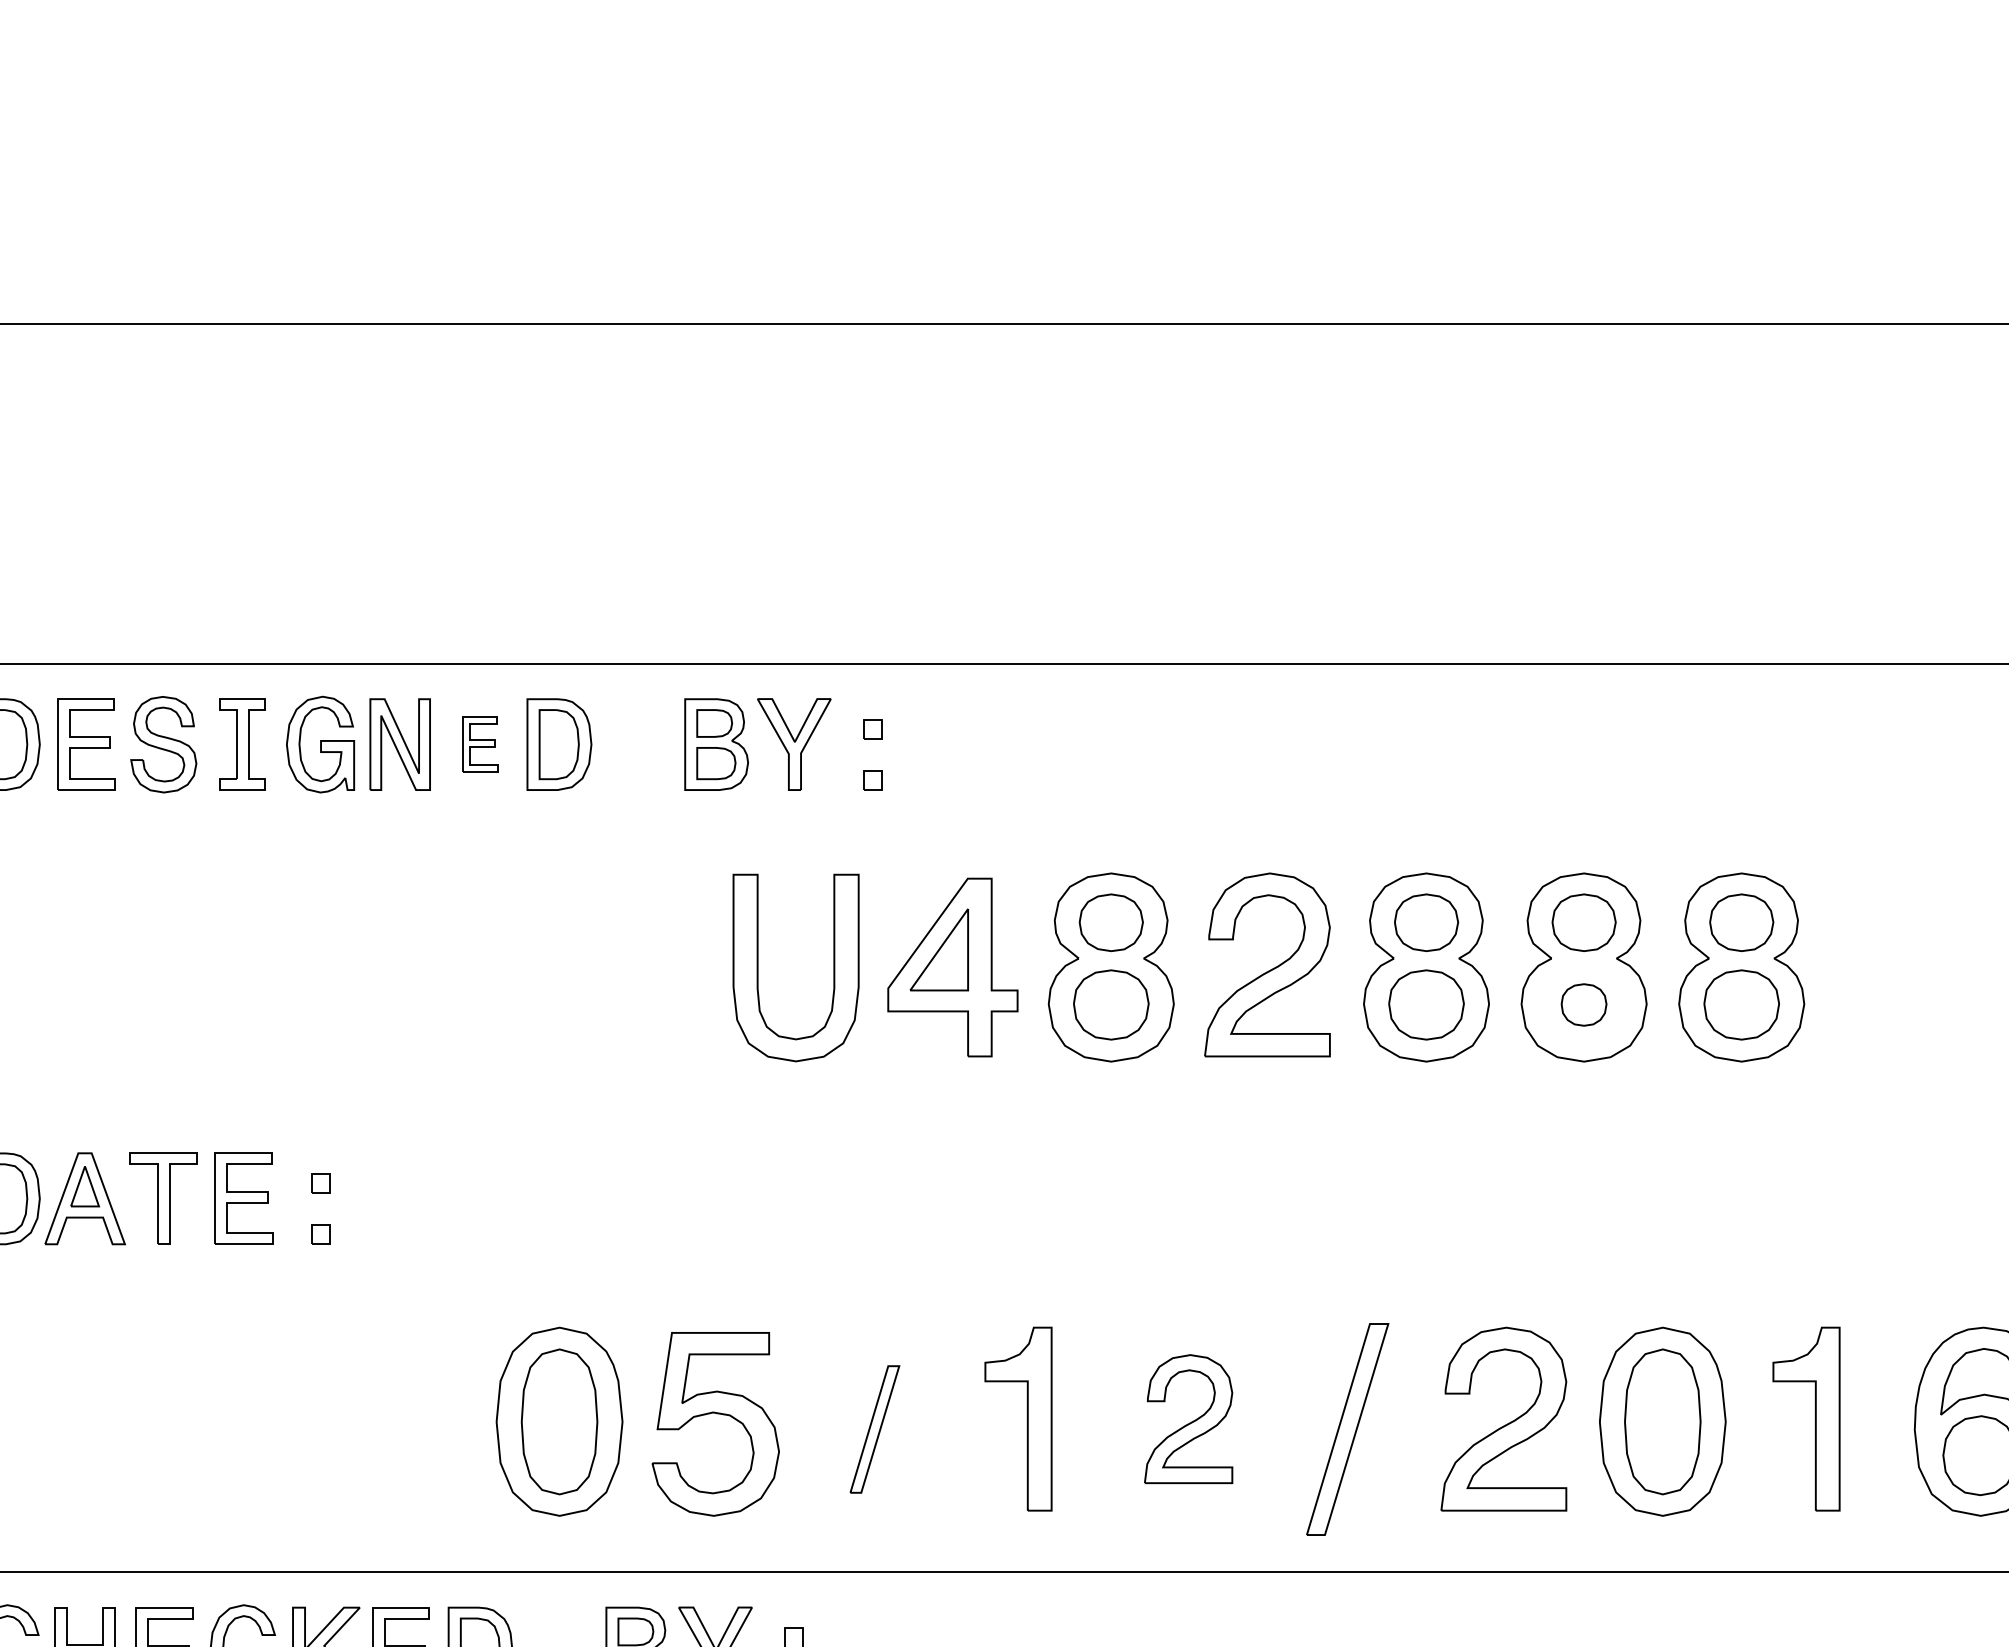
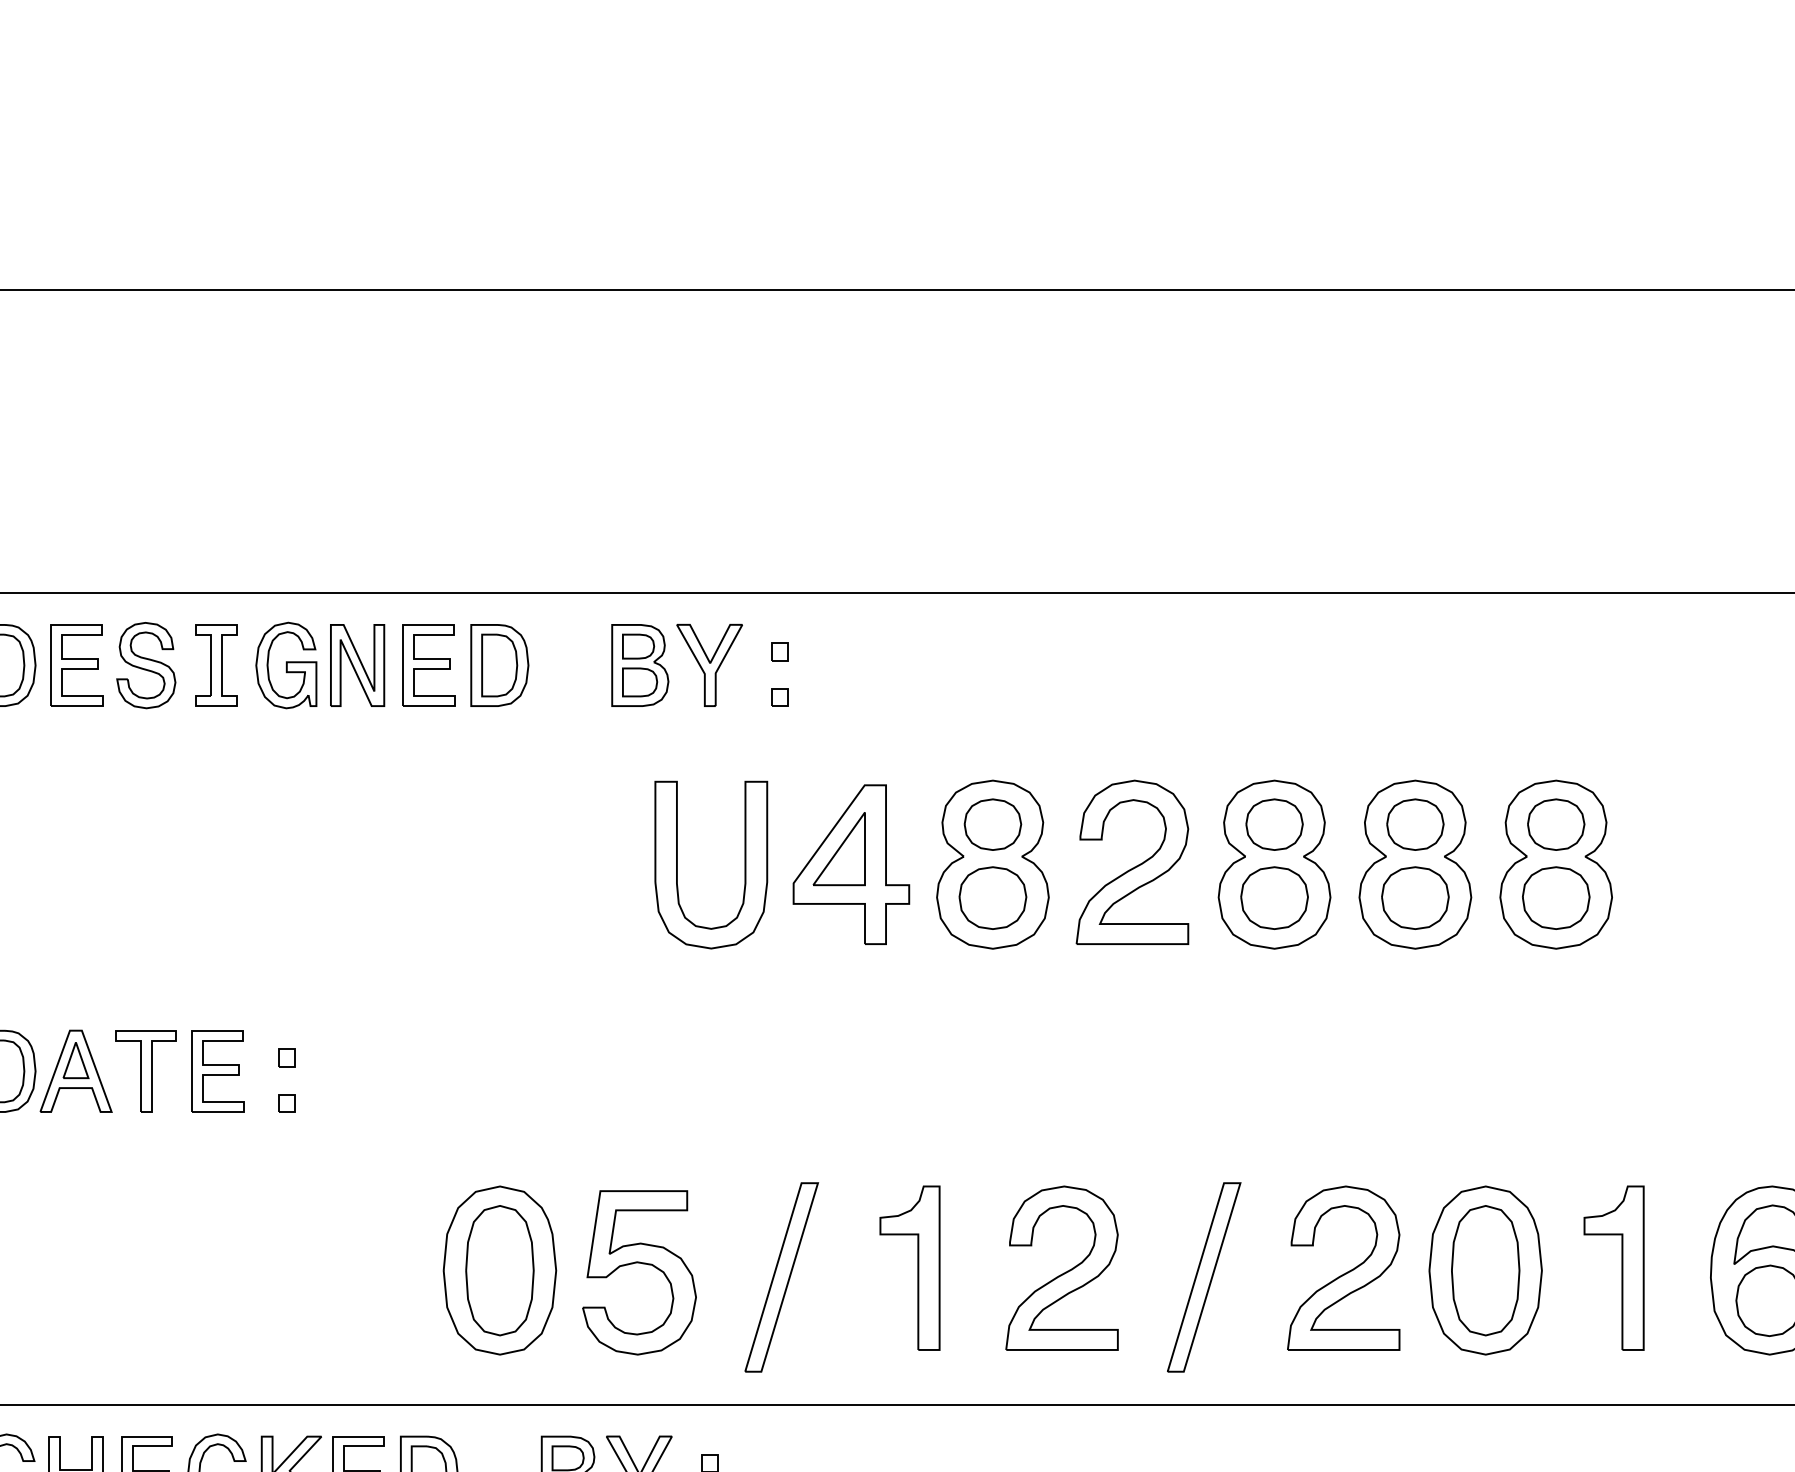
part: (480, 744) -> (429, 665), size x1.67
part: (1583, 1004) -> (1414, 897), size x1.67
part: (1188, 1418) -> (1061, 1267), size x1.43
part: (874, 1429) -> (781, 1277), size x1.67

